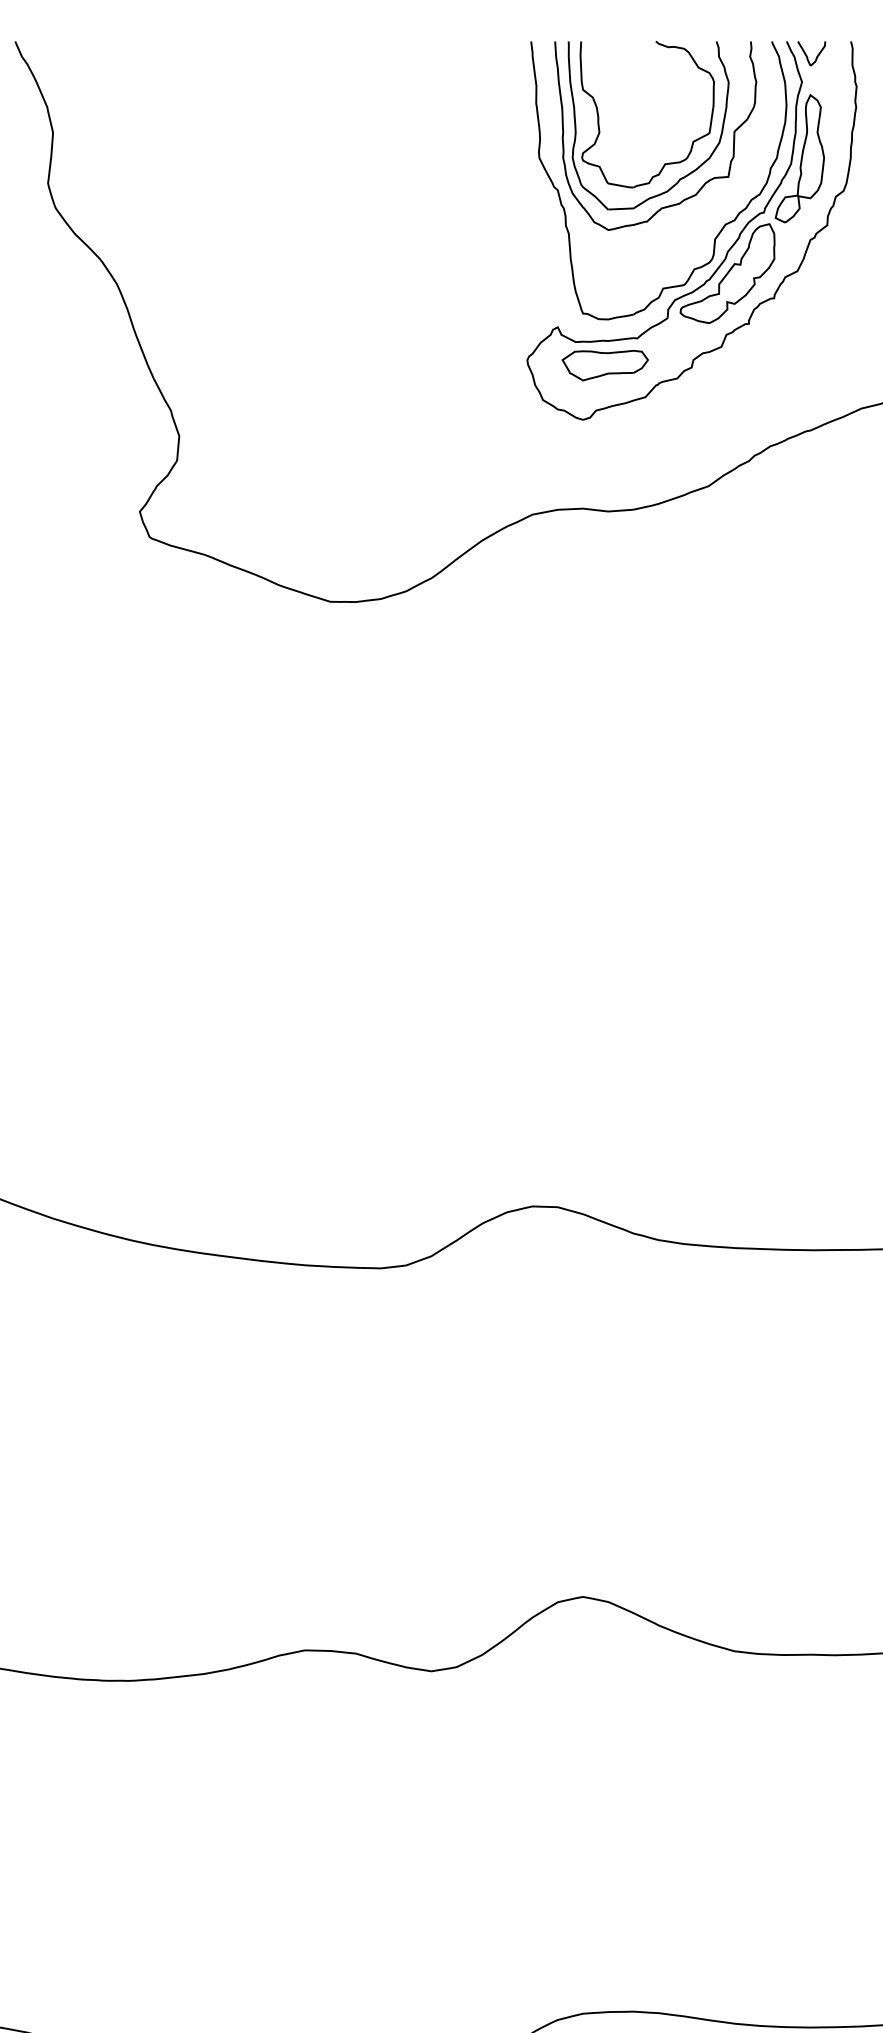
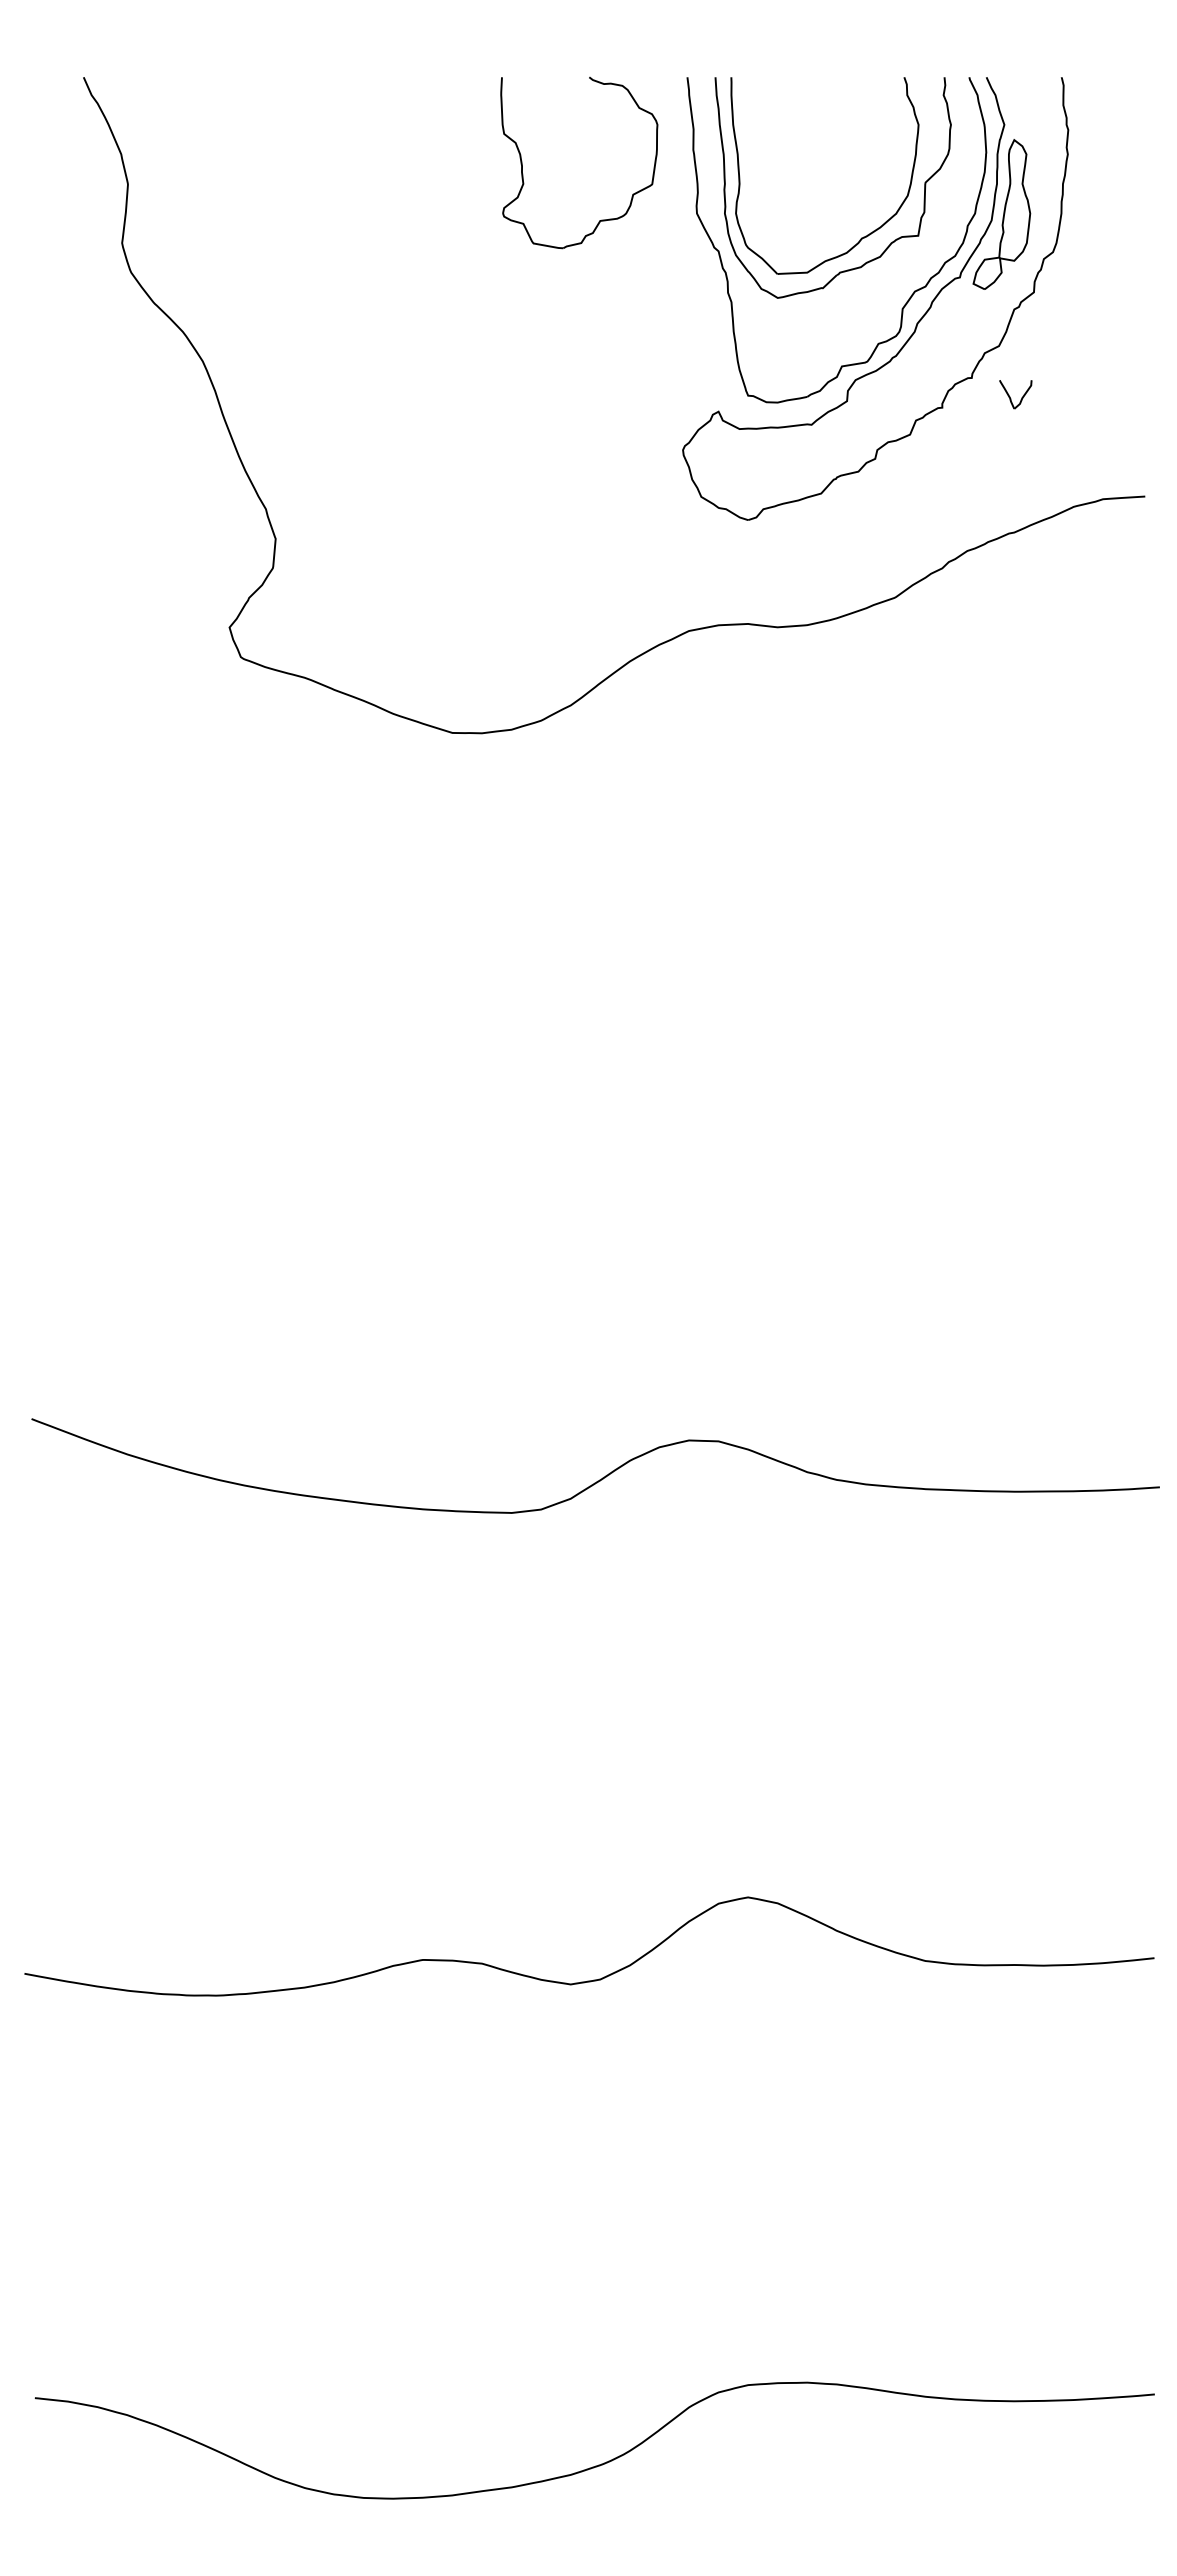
part: (811, 53) -> (1015, 394), moved
part: (598, 114) -> (522, 162), moved
part: (727, 273) -> (917, 348), removed
part: (604, 365) -> (773, 456), removed

